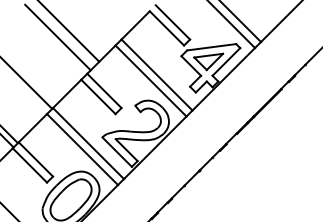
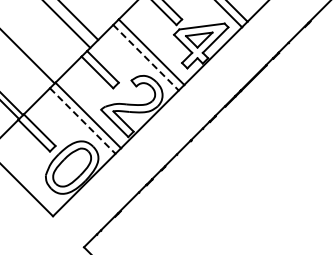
line: (151, 81) -> (146, 58), solid -> dashed
line: (83, 150) -> (83, 121), solid -> dashed

